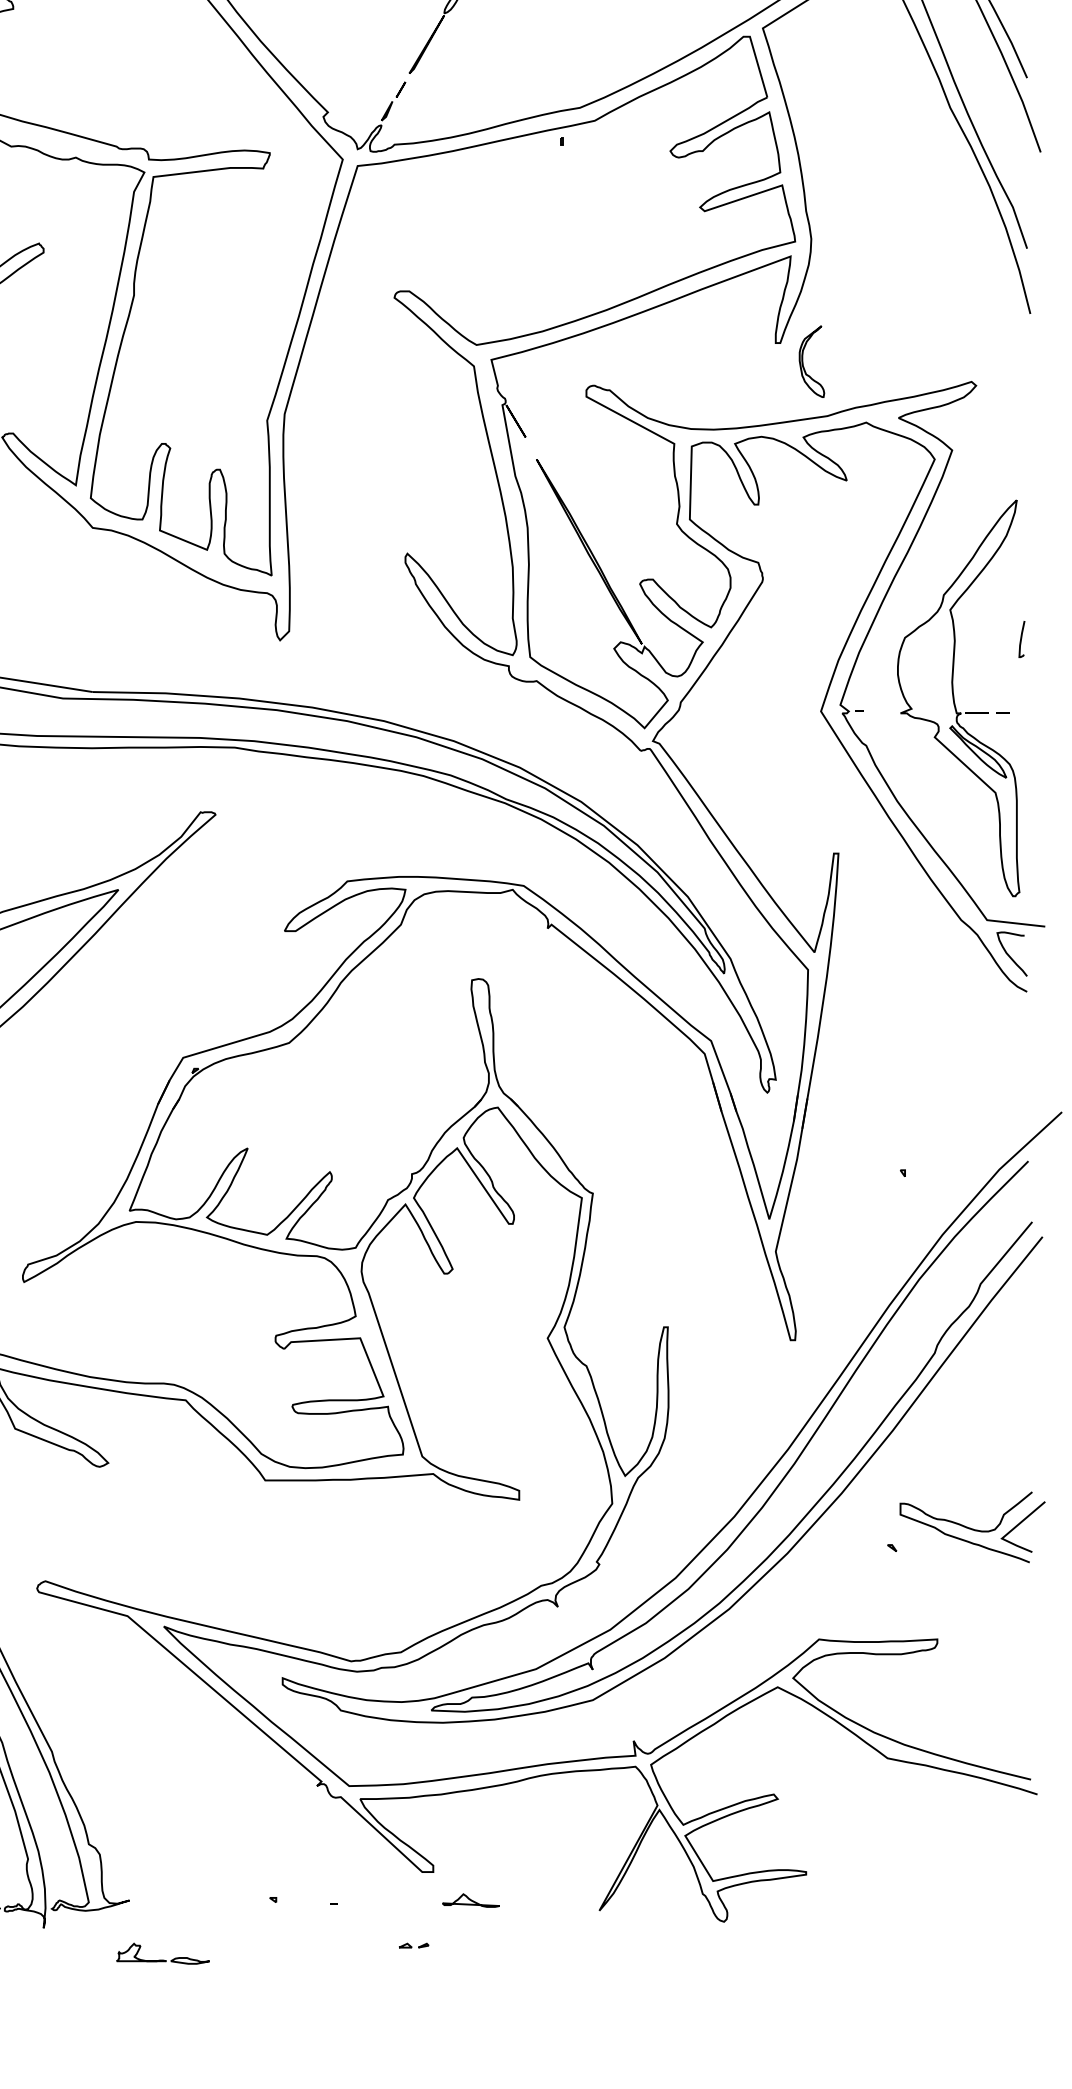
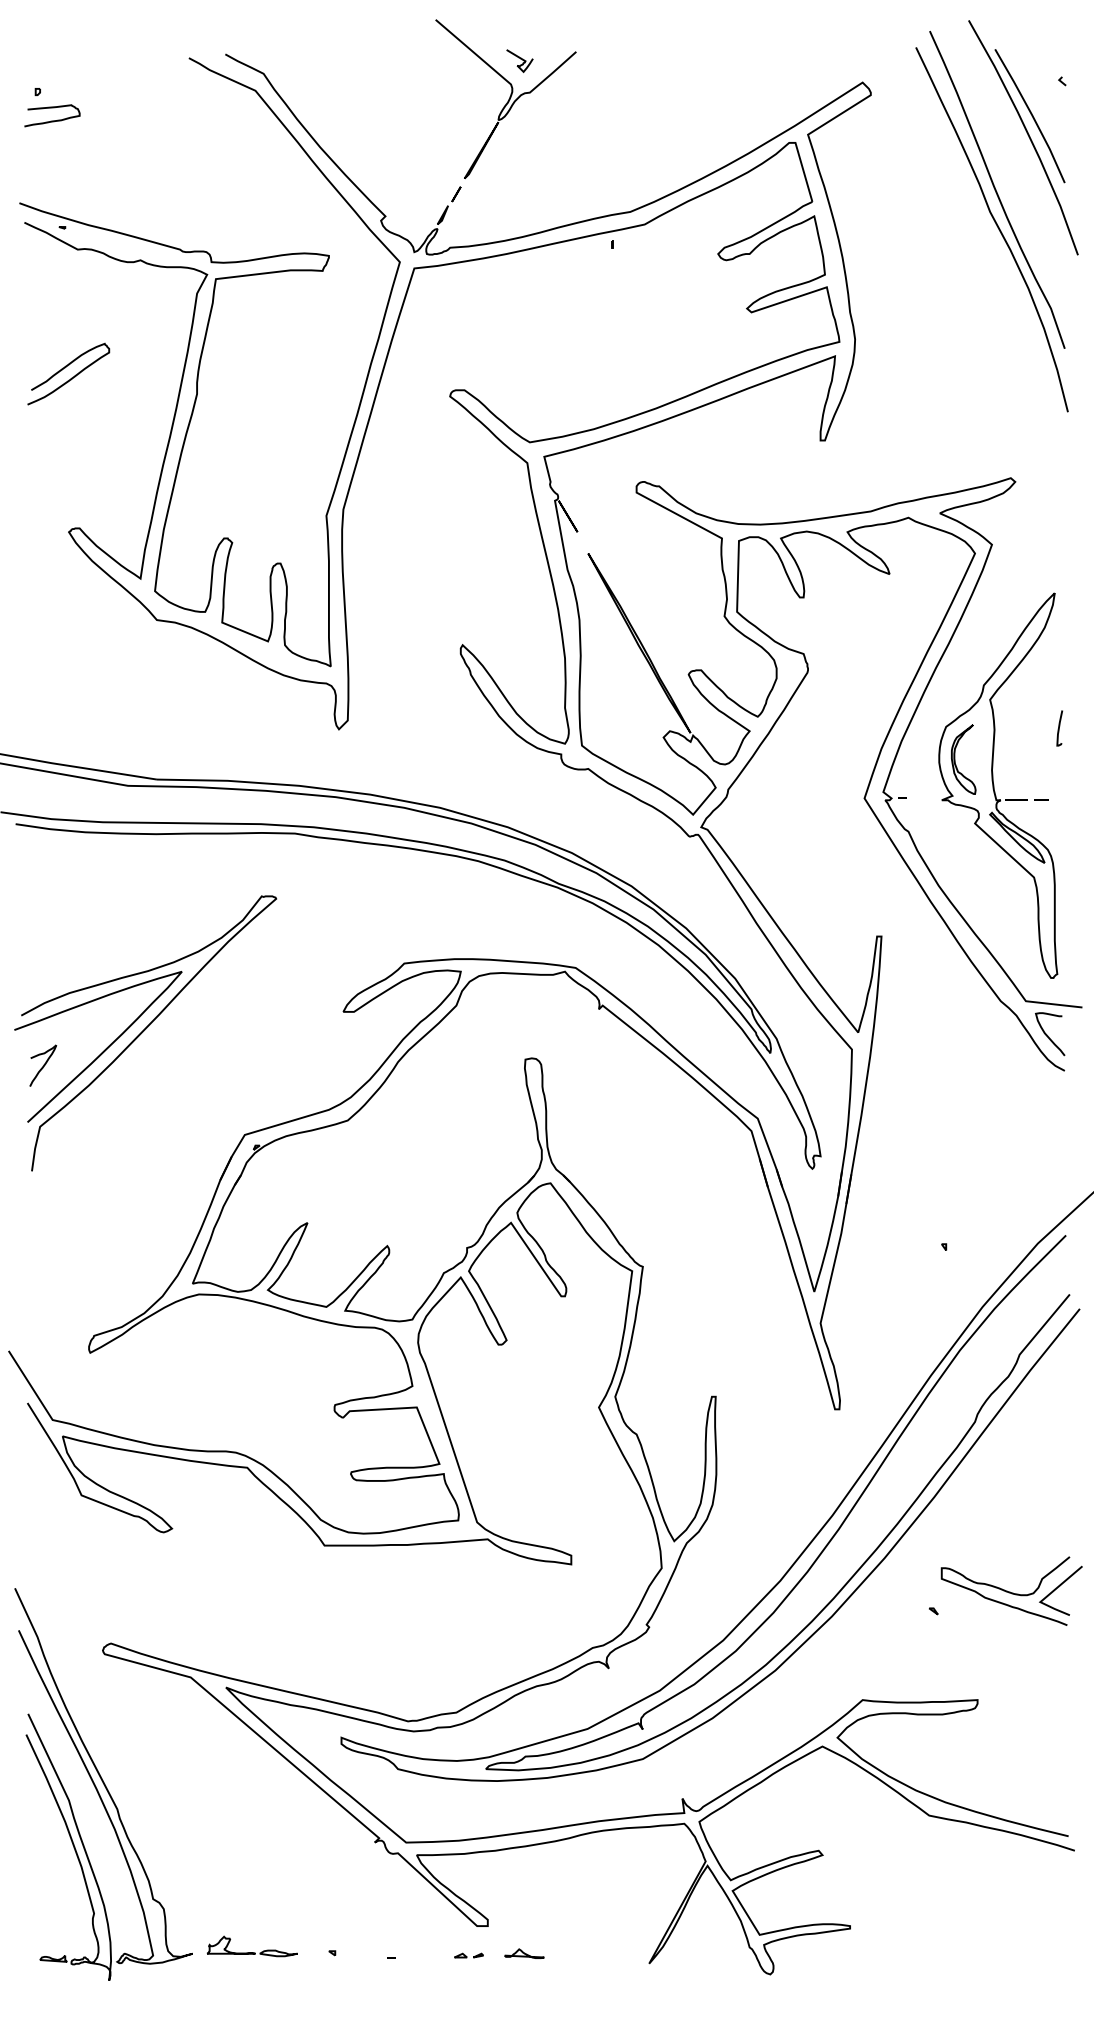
part: (803, 361) -> (955, 759), moved
part: (471, 1900) -> (524, 1953), size x0.71
part: (413, 1945) -> (468, 1955), moved
part: (162, 1953) -> (251, 1946), moved

